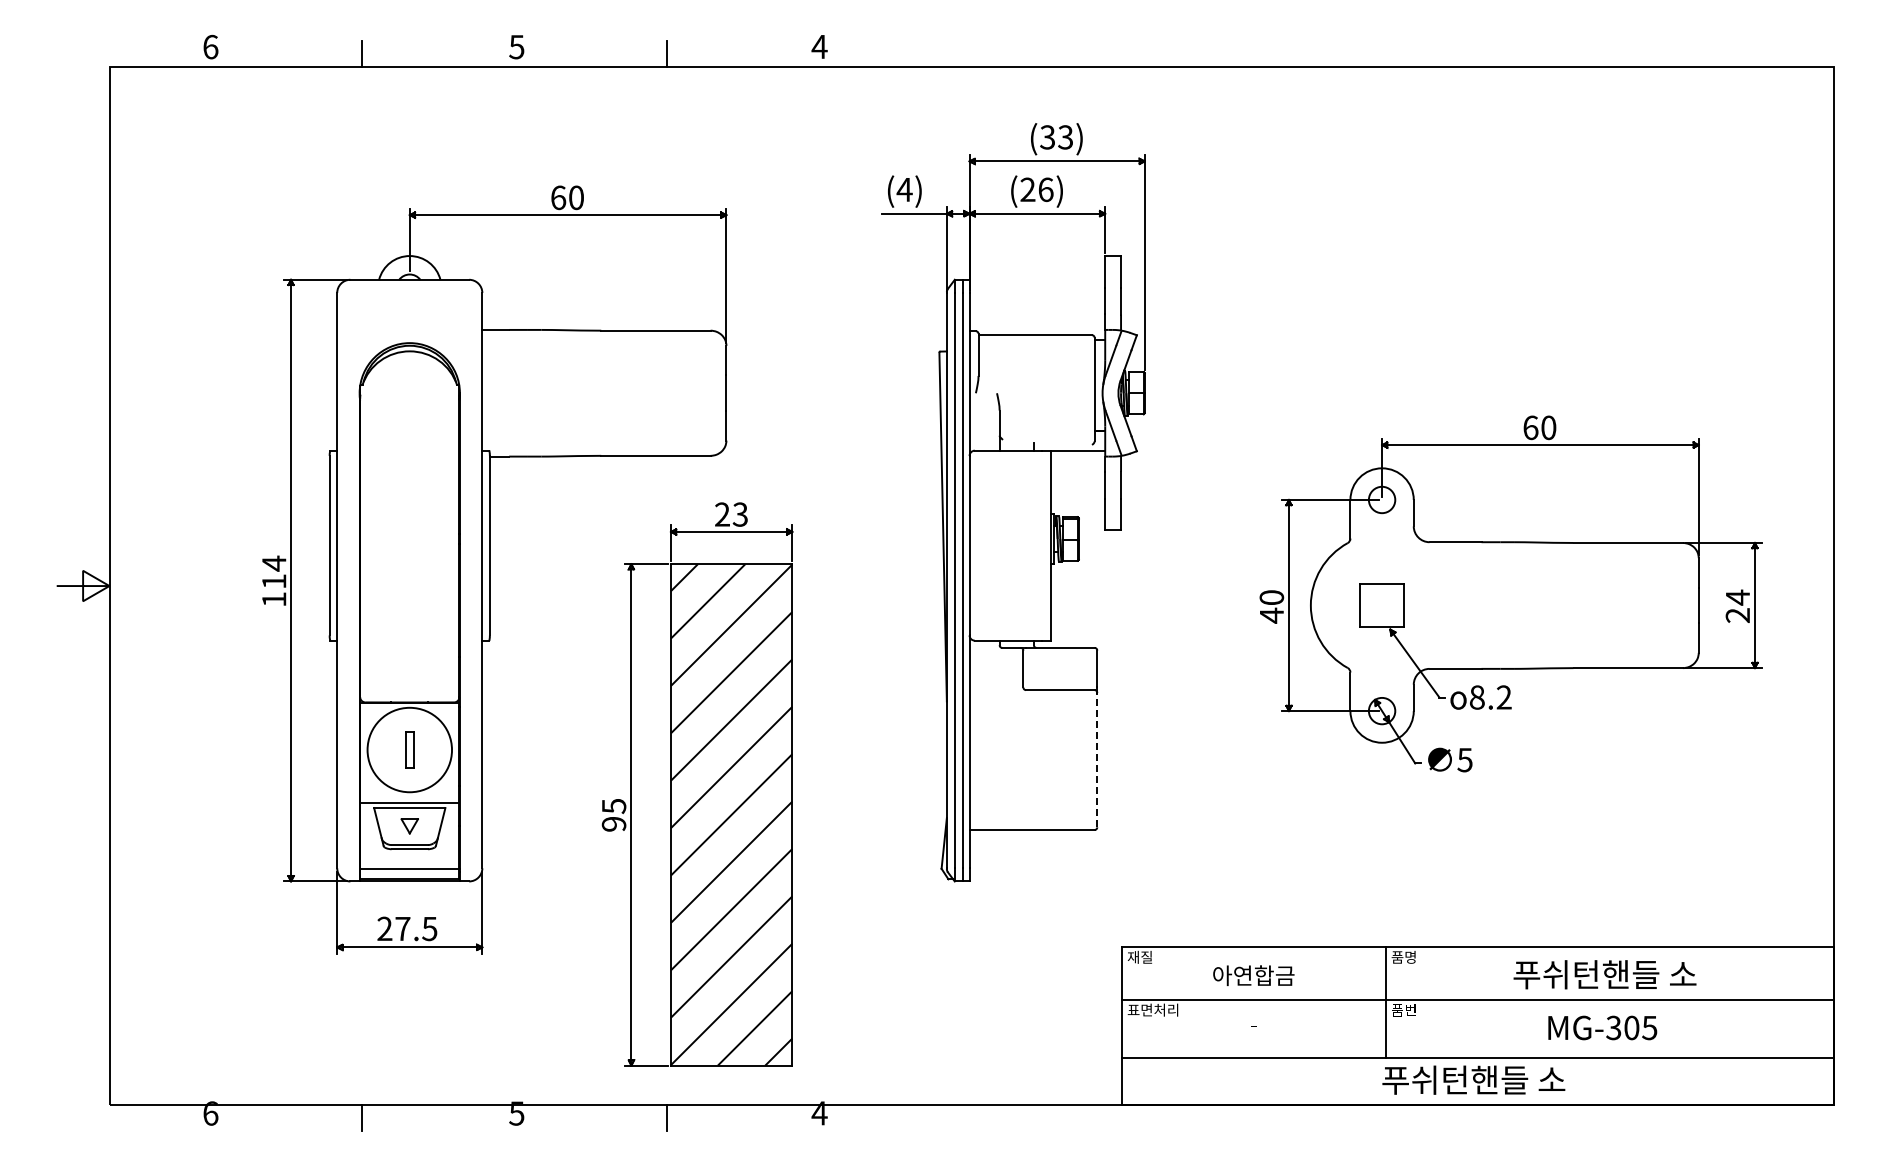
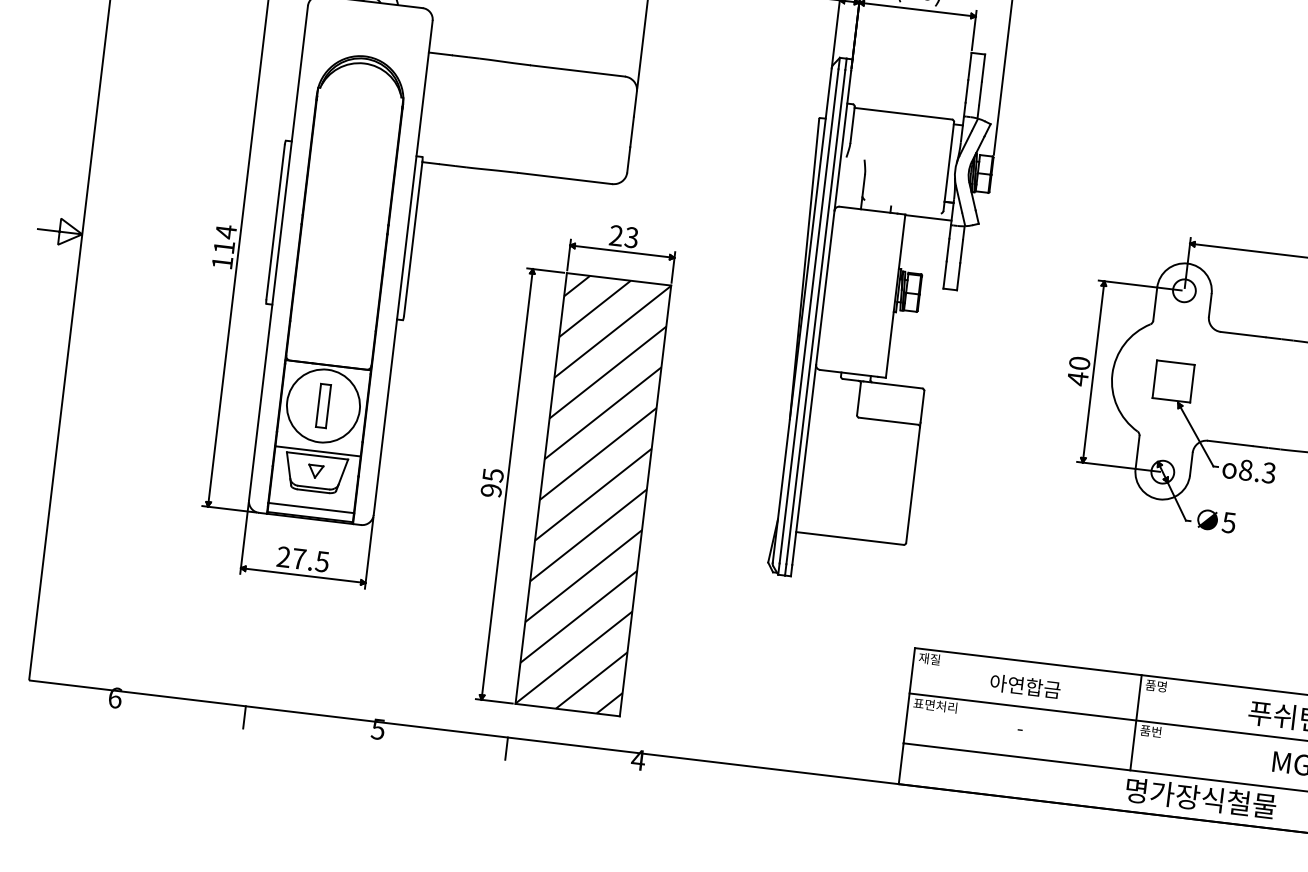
text: (1503, 697) -> (1268, 472), 8.2 -> 8.3
part: (409, 749) -> (323, 405), size x1.43
line: (1097, 759) -> (913, 484), dashed -> solid
text: (1473, 1079) -> (1203, 798), 푸쉬턴핸들 소 -> 명가장식철물

